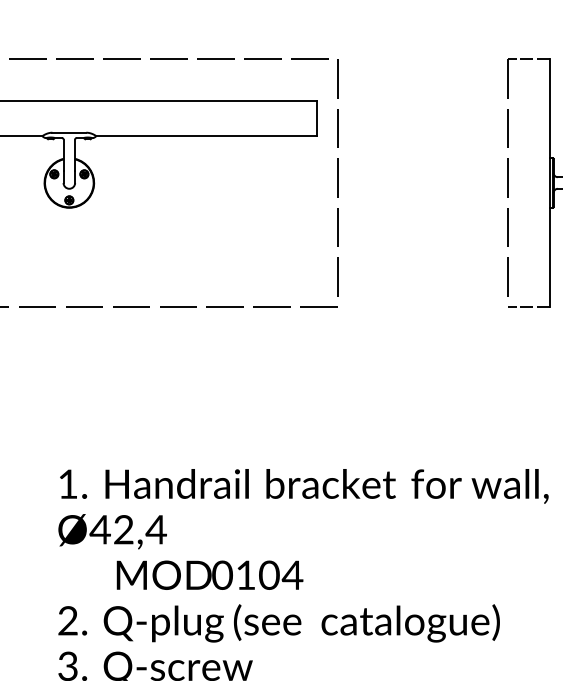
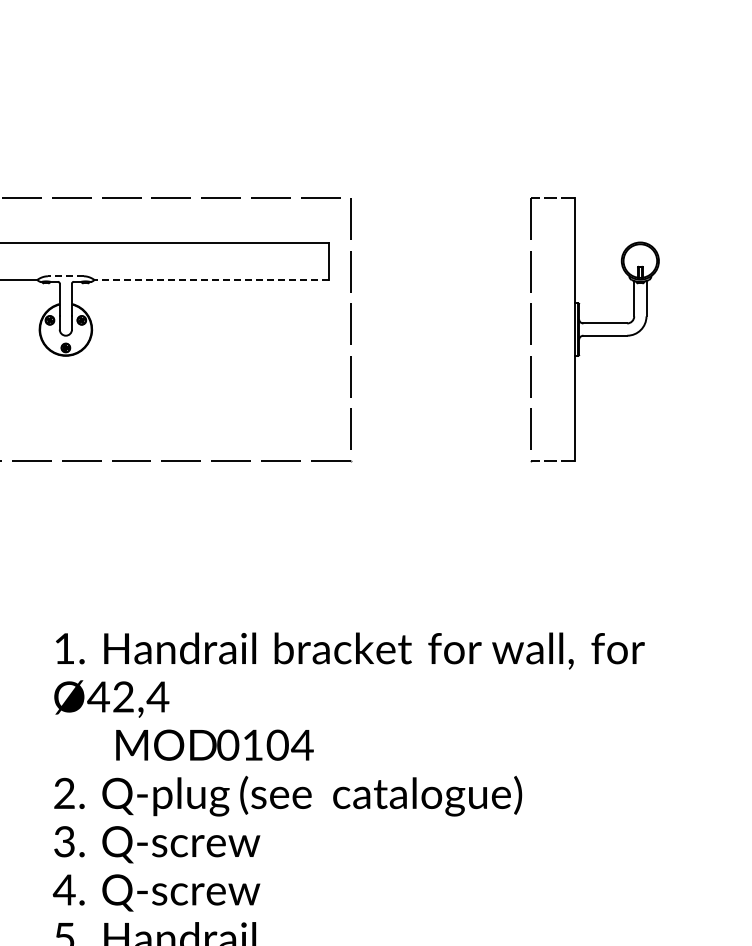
line: (68, 132) -> (65, 276), solid -> dashed
line: (205, 135) -> (210, 279), solid -> dashed

